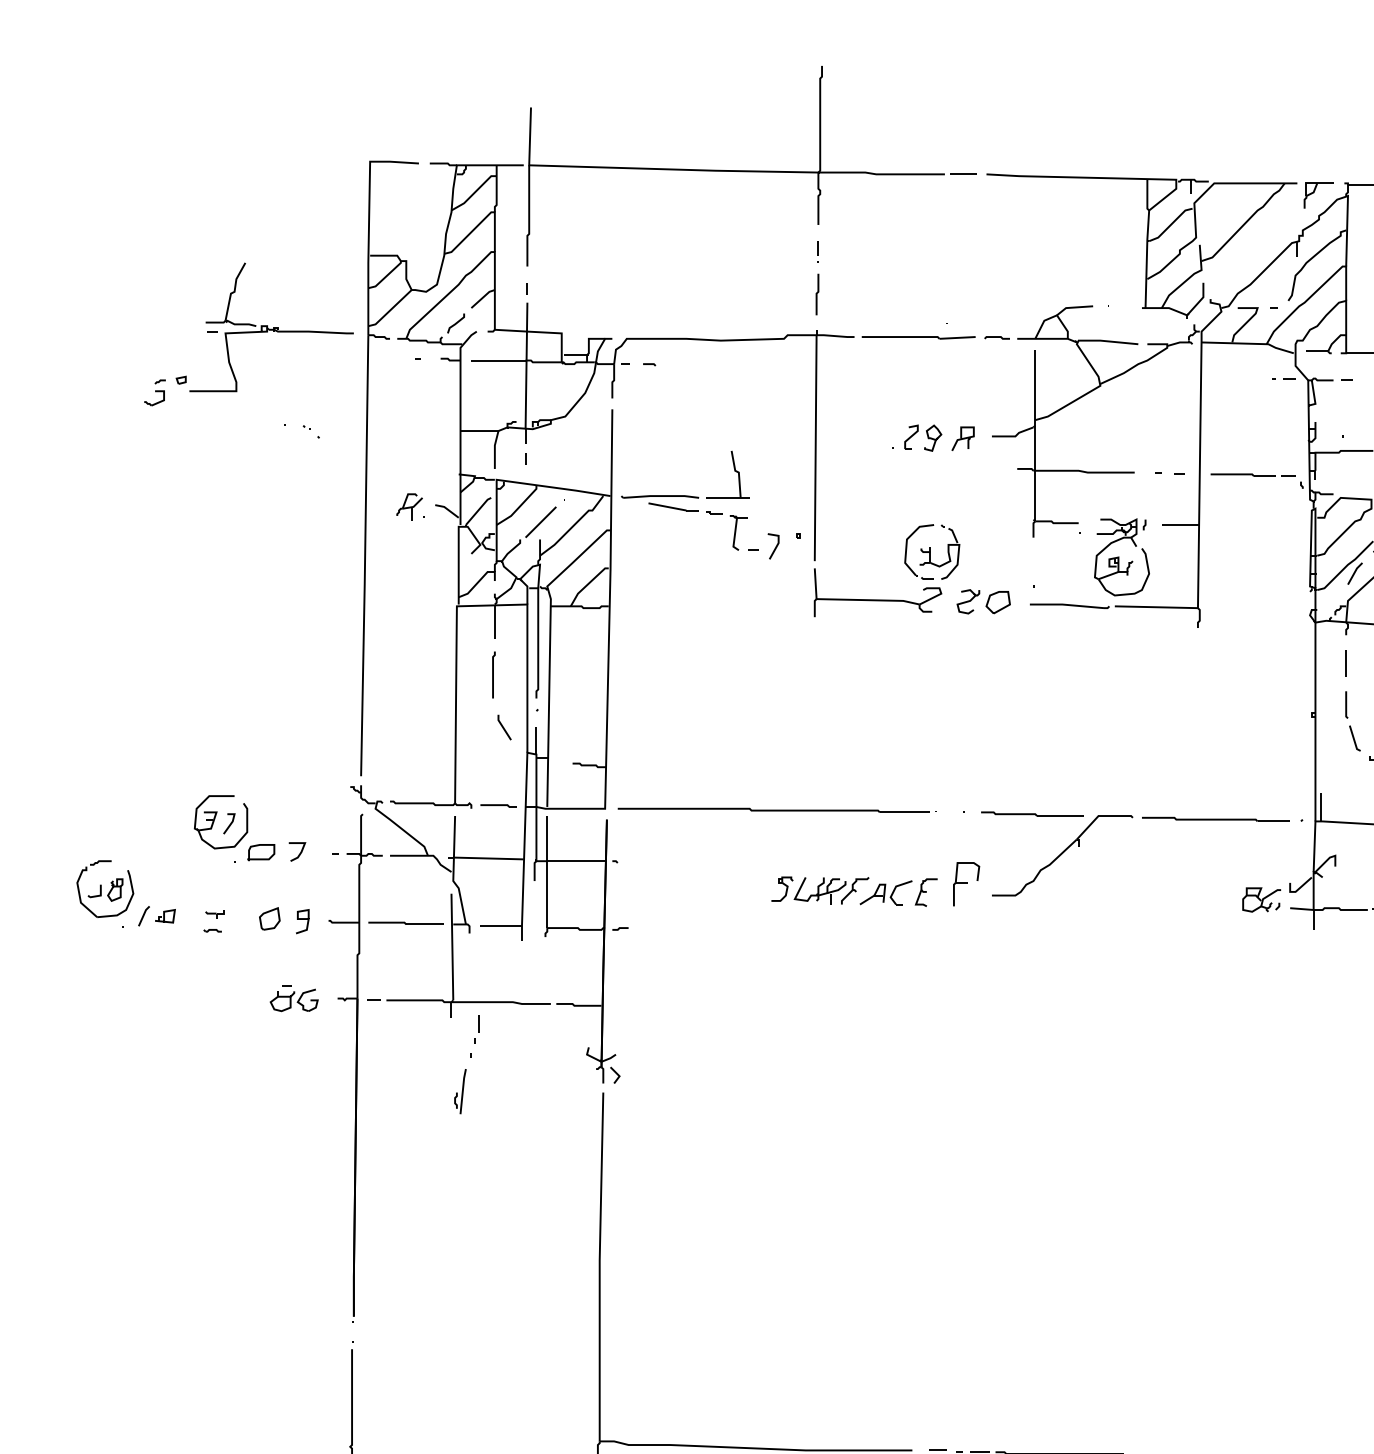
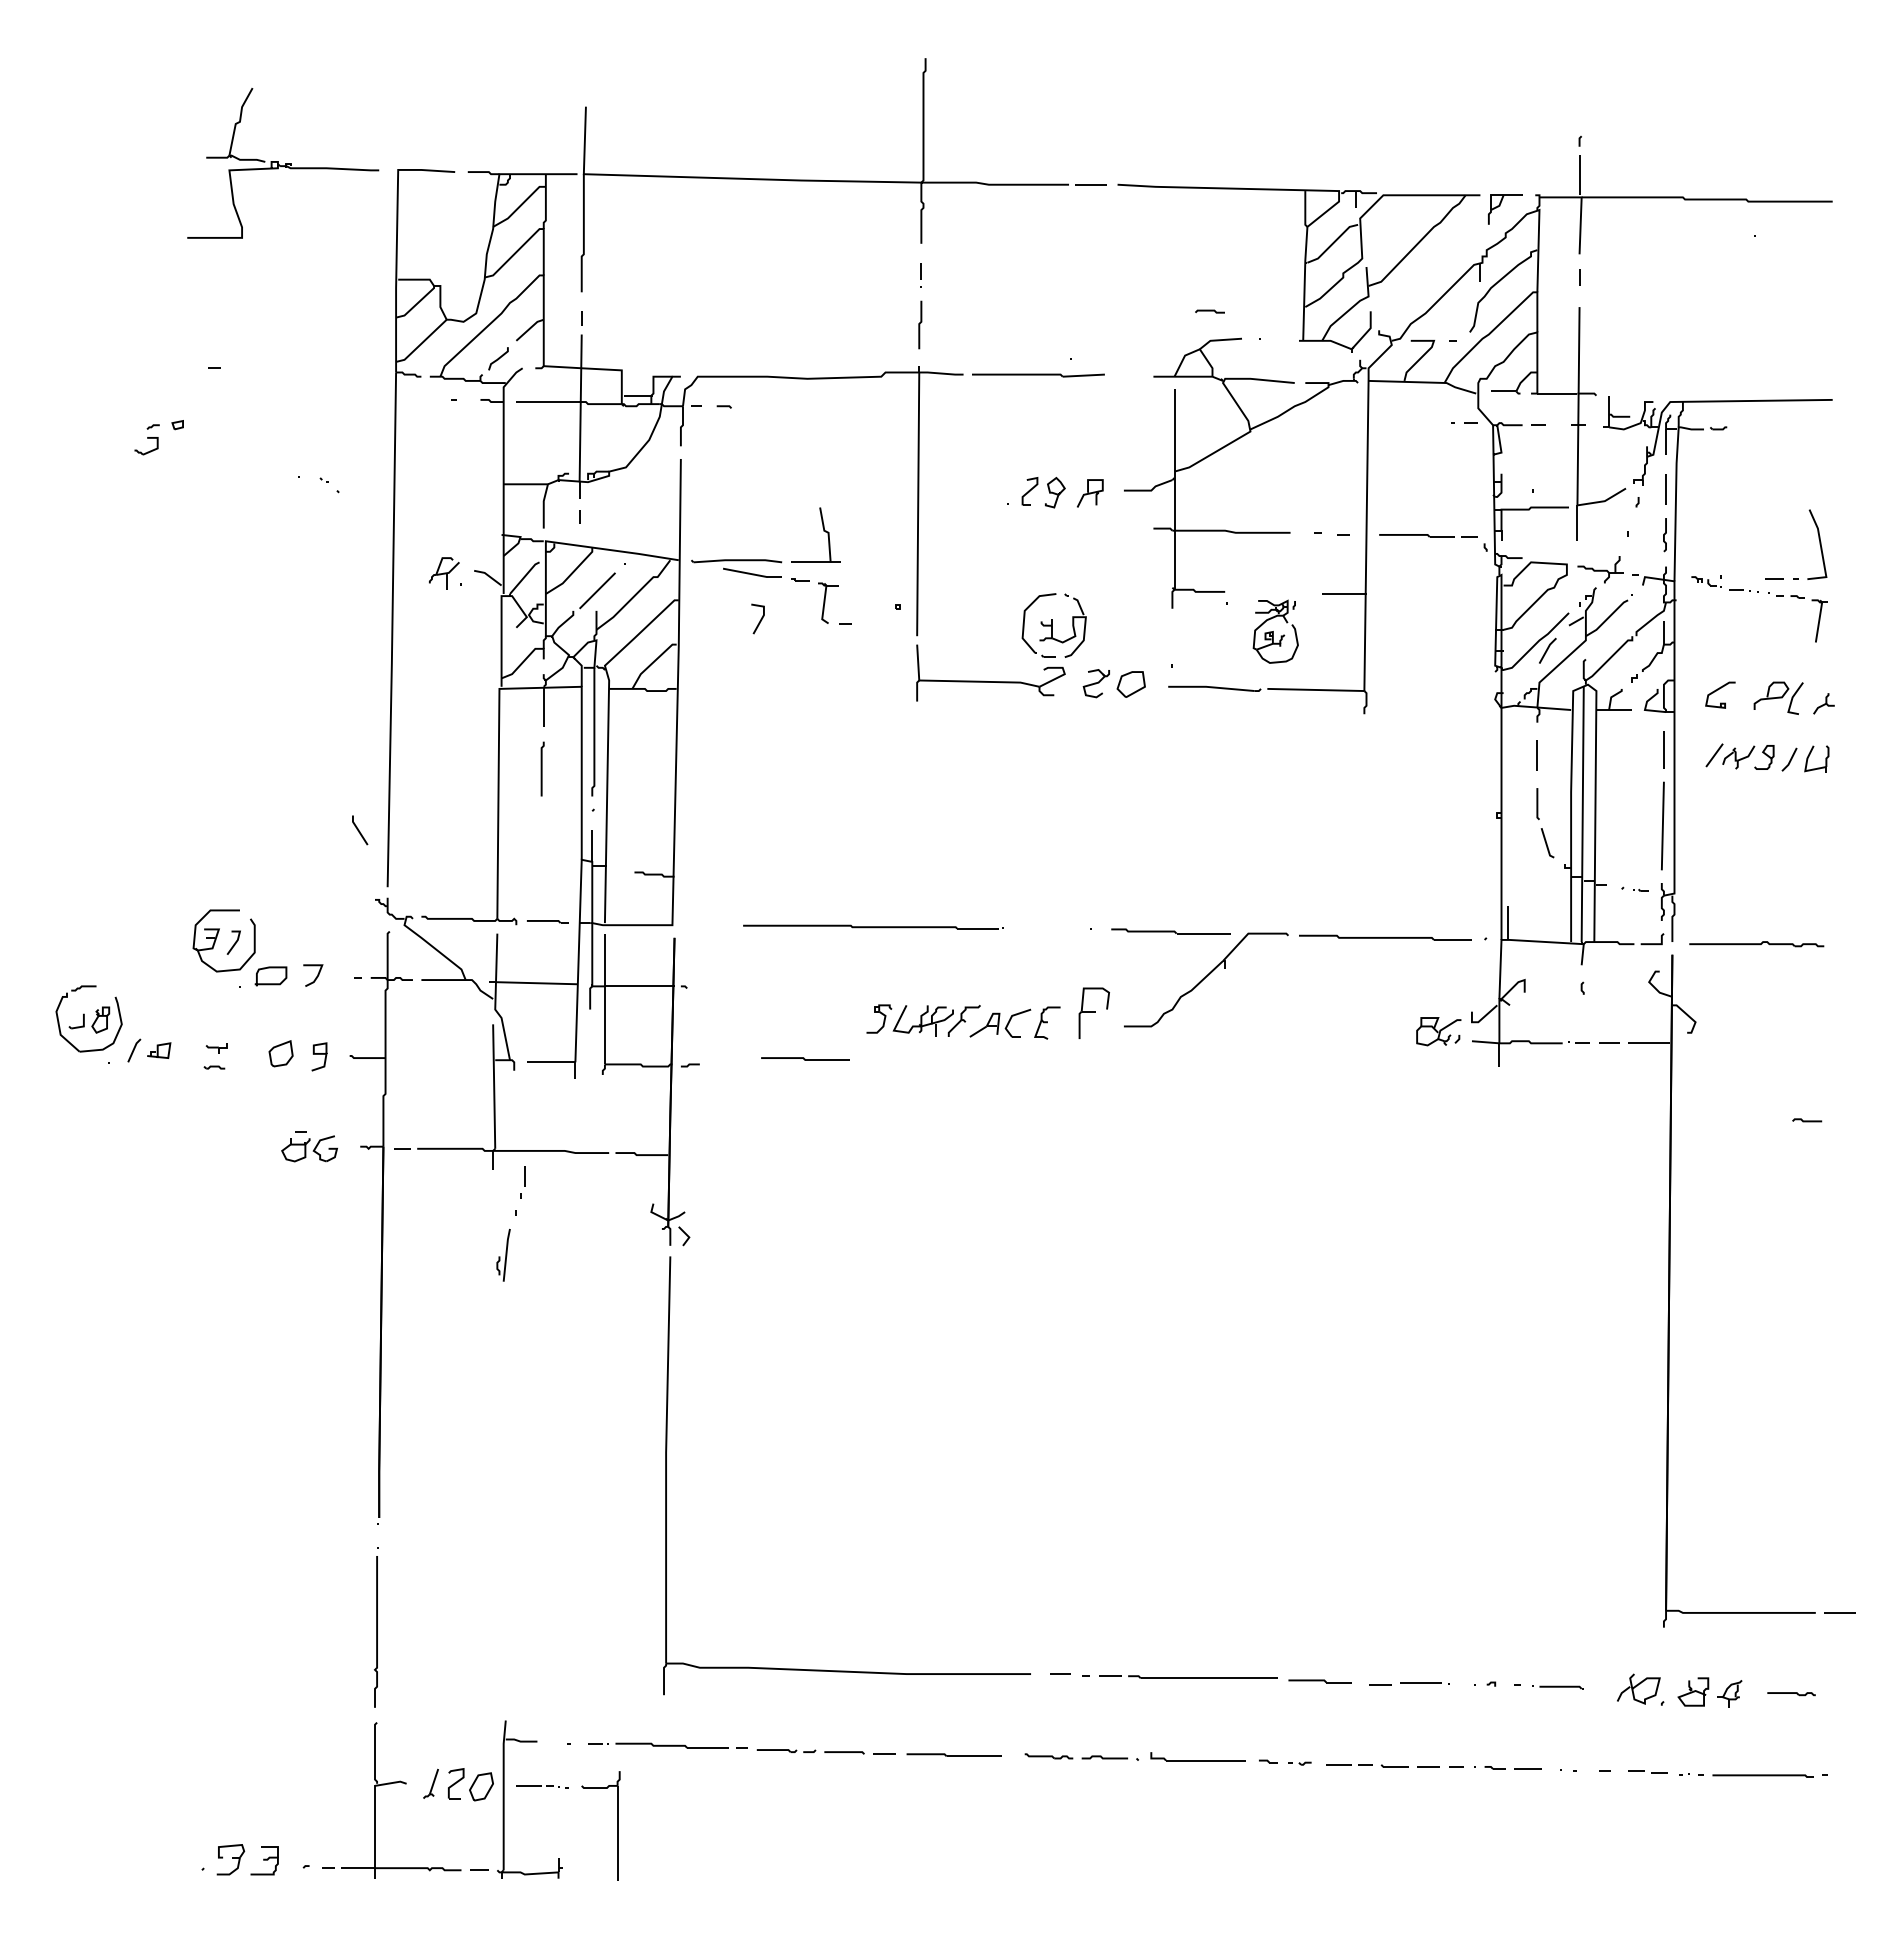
part: (271, 327) -> (283, 163), moved
line: (996, 337) -> (1209, 311), moved
line: (774, 547) -> (759, 620), moved
part: (1121, 557) -> (1275, 631), size x0.7
line: (504, 727) -> (359, 830), moved
part: (777, 809) -> (873, 926), size x0.7
part: (406, 922) -> (805, 1058), moved

